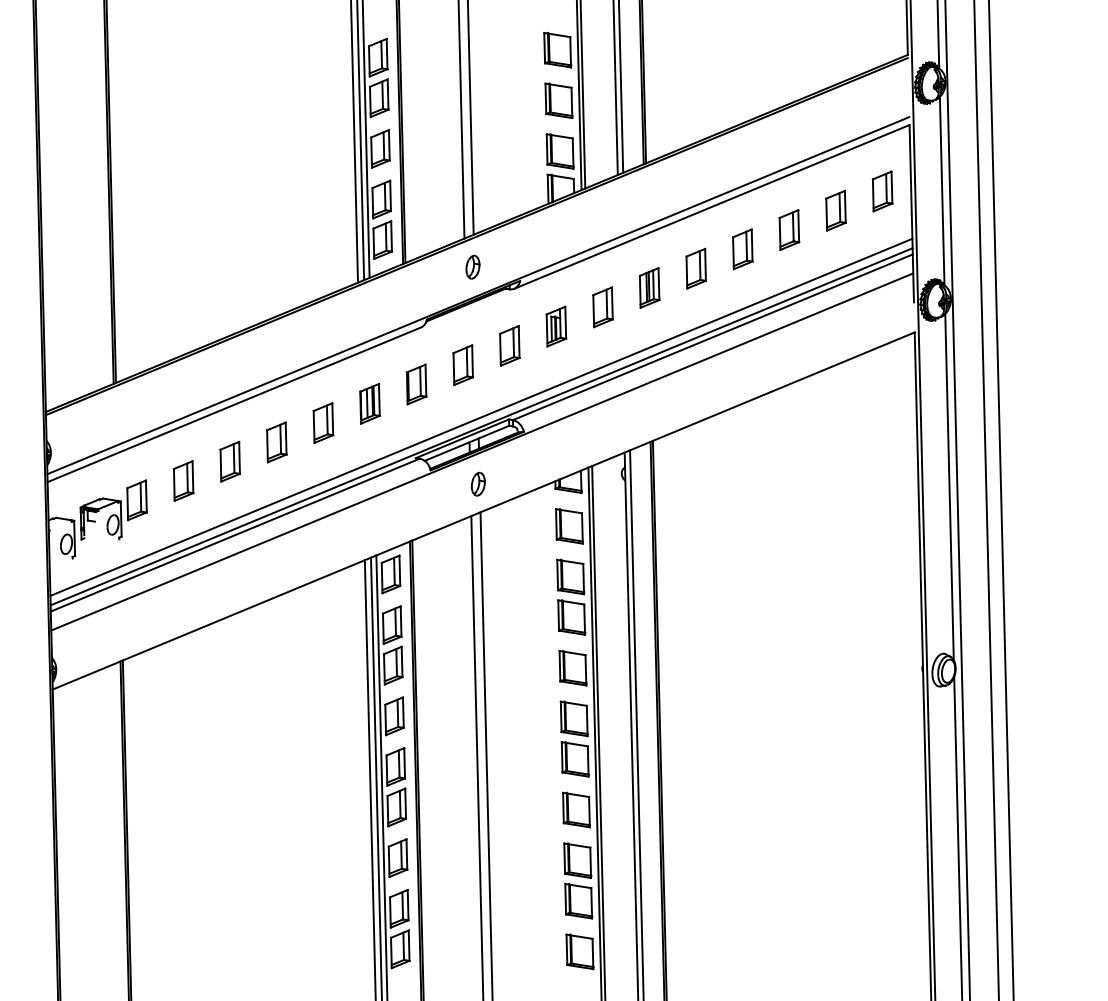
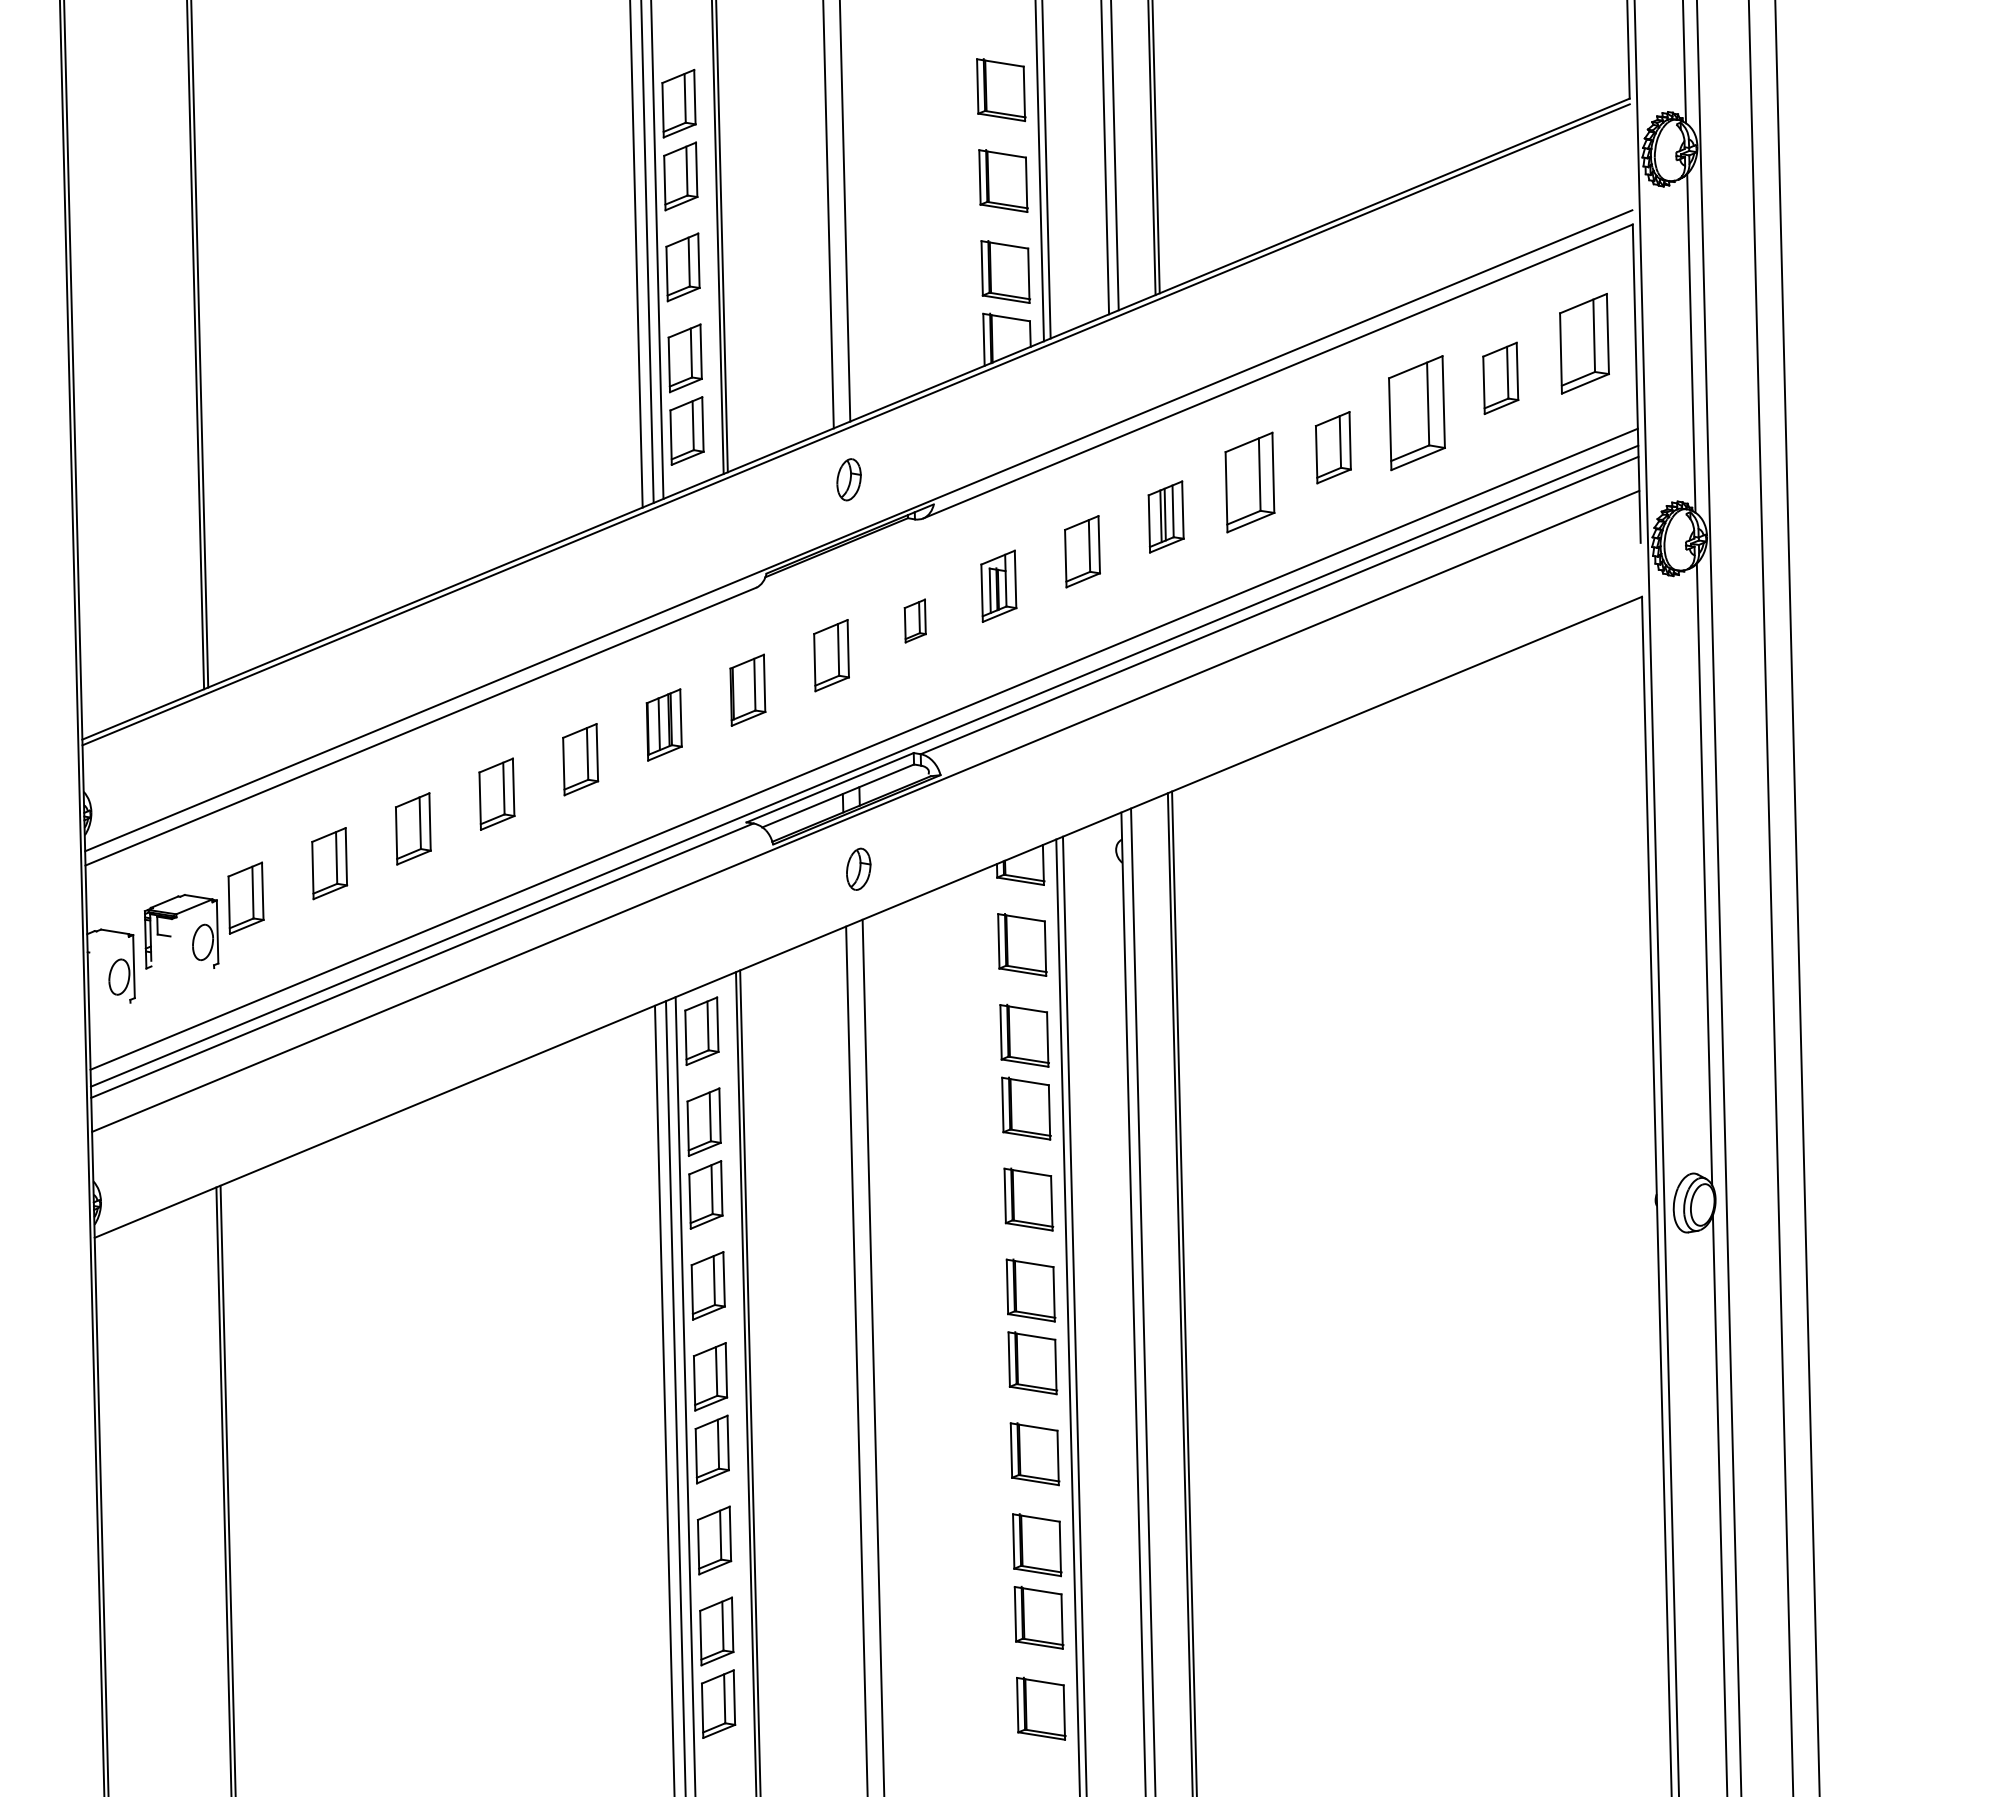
part: (882, 191) -> (1584, 343), size x1.4
part: (789, 229) -> (1417, 412), size x1.6
part: (695, 268) -> (1248, 482), size x1.4
part: (509, 345) -> (914, 620), size x0.6

